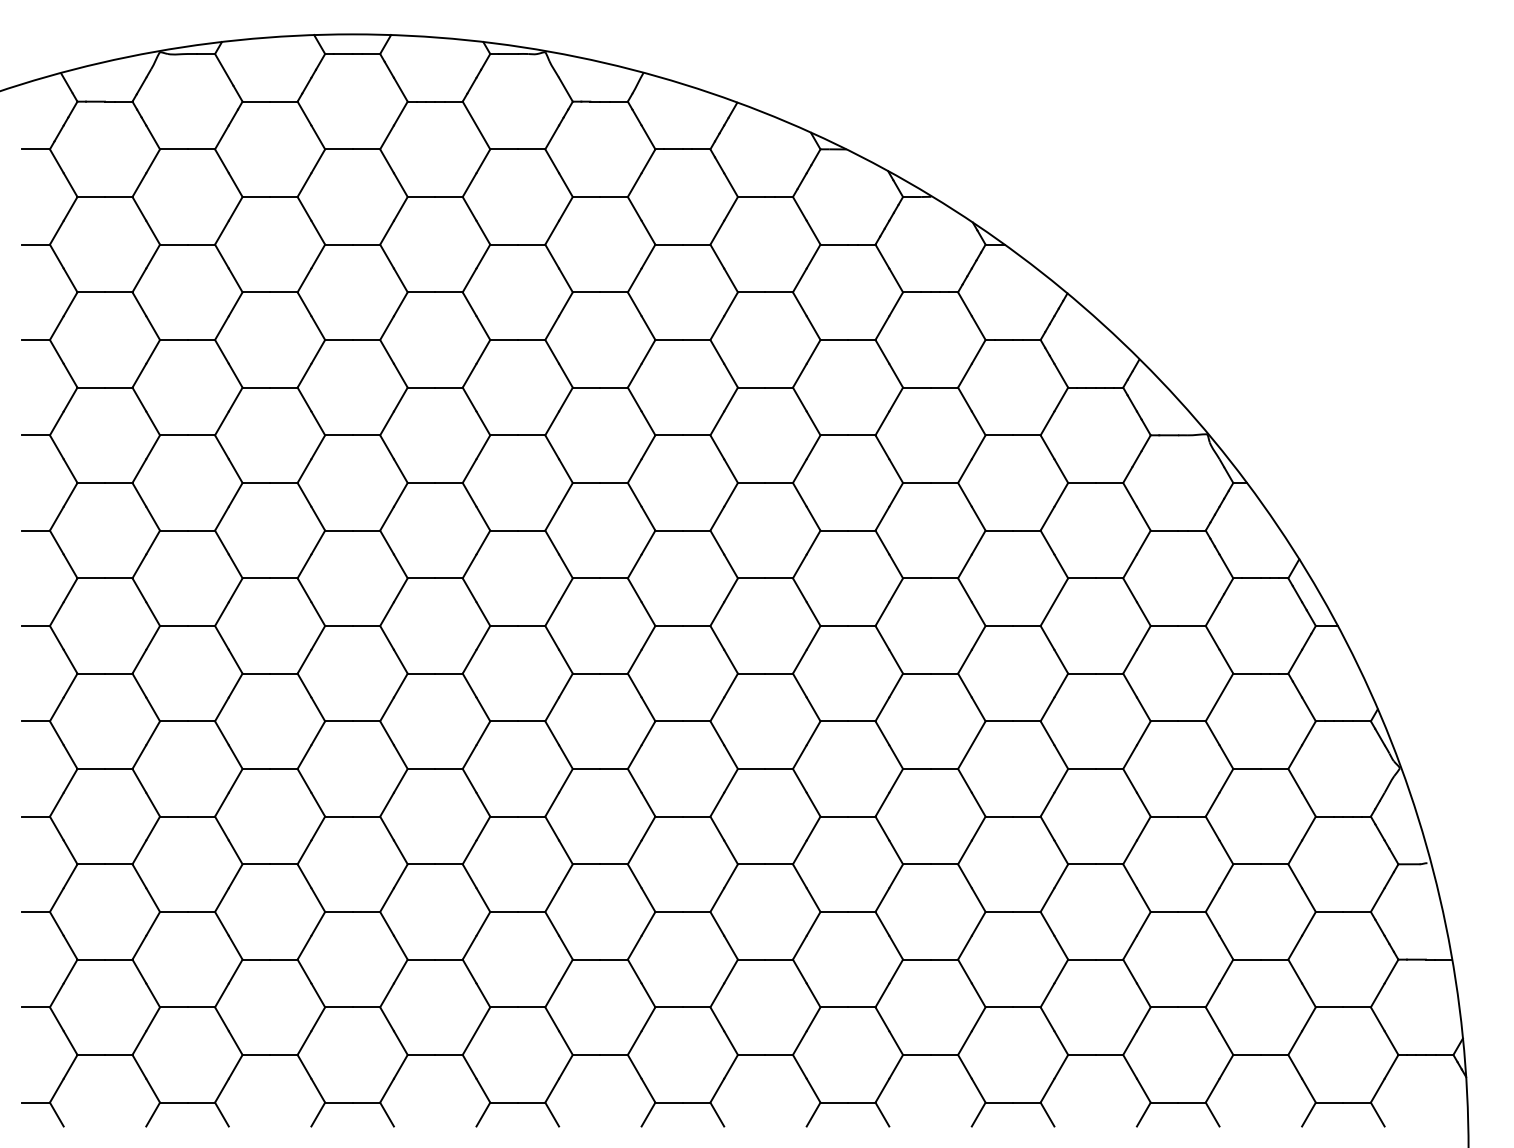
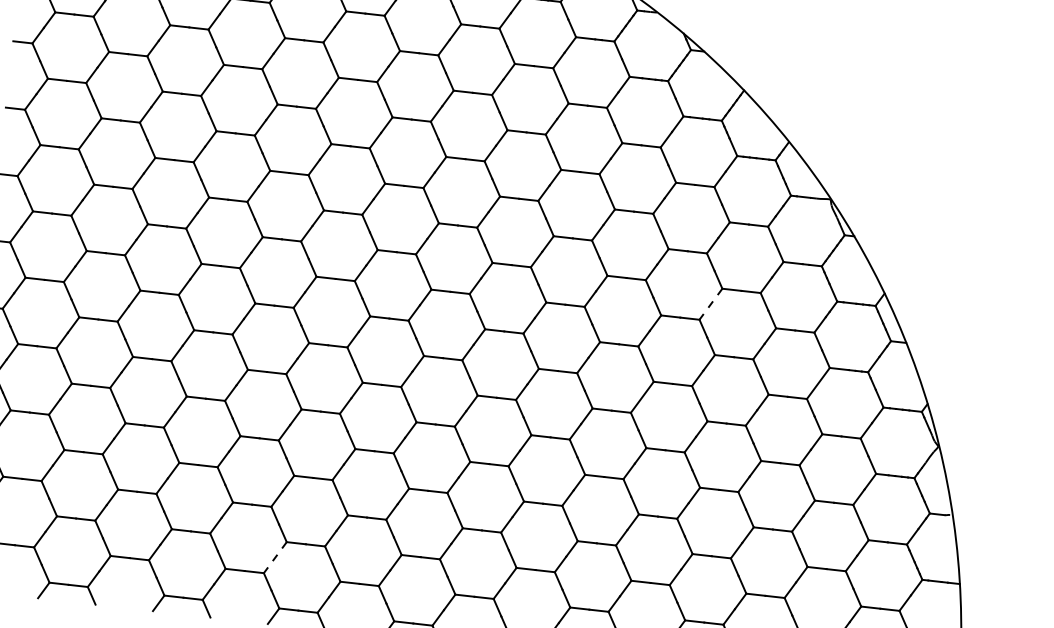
line: (1054, 602) -> (710, 304), solid -> dashed
line: (476, 1031) -> (275, 557), solid -> dashed

